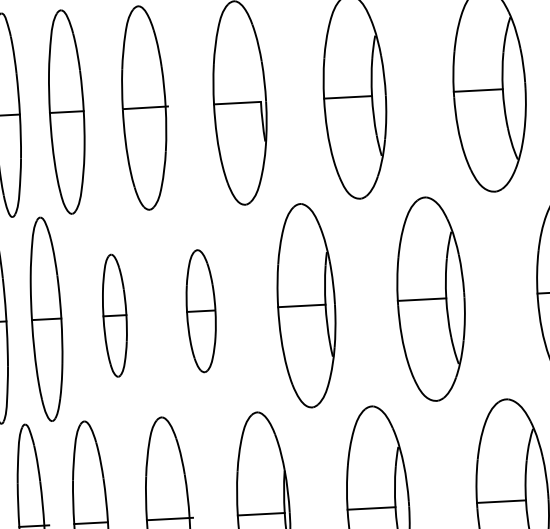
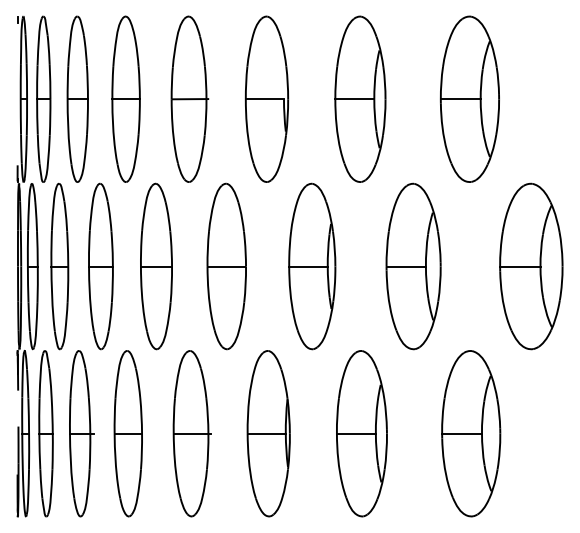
part: (201, 311) -> (226, 266), size x1.67
part: (114, 315) -> (156, 266), size x1.67

